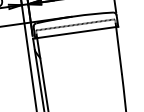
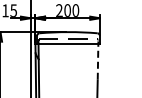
line: (119, 48) -> (98, 60), solid -> dashed

